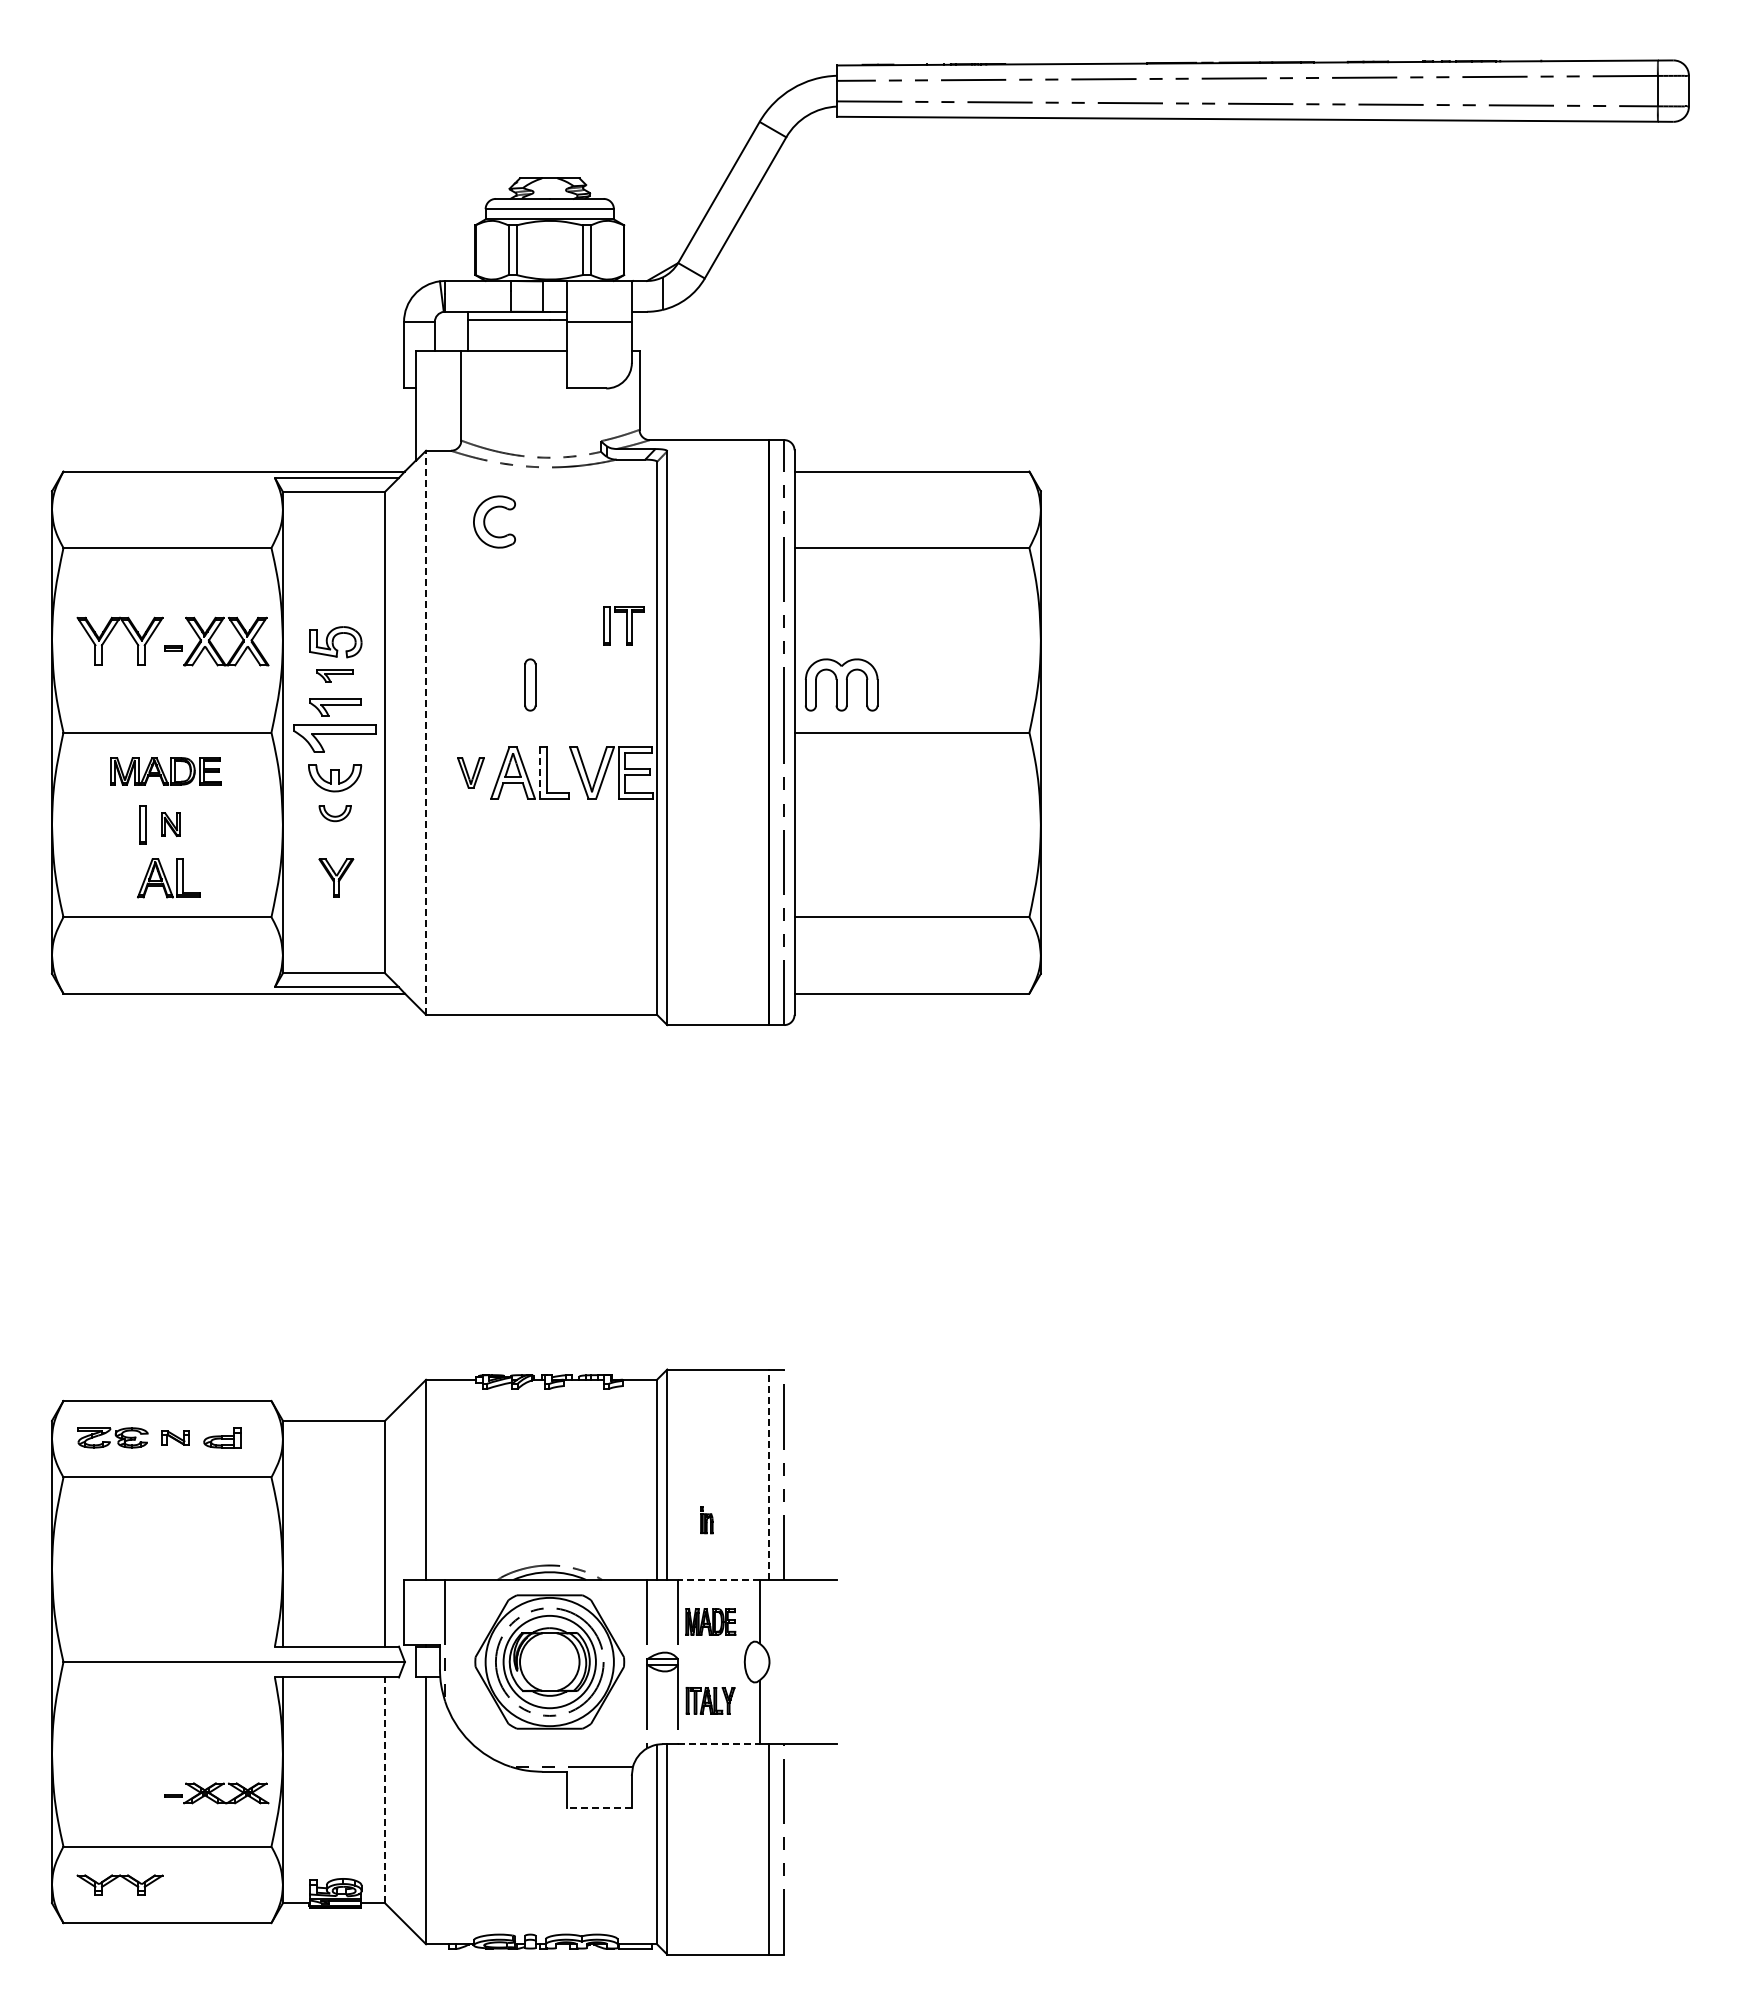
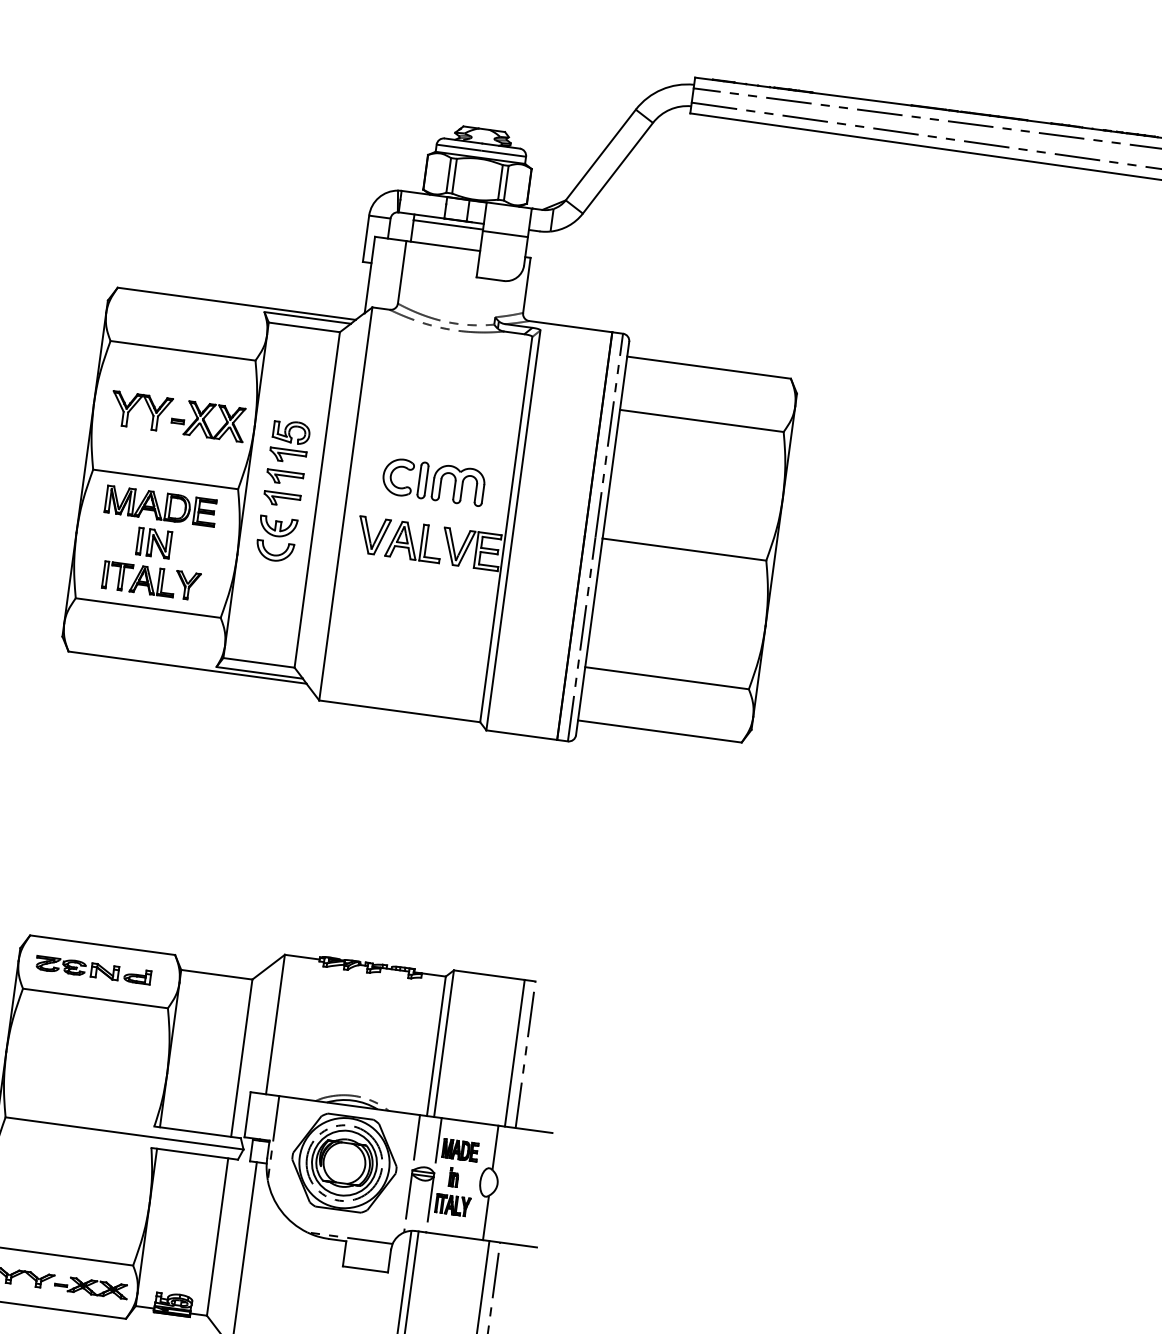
part: (485, 521) -> (391, 475), moved
part: (623, 625) -> (117, 575), moved
part: (335, 676) -> (288, 456), size x1.43
part: (841, 684) -> (458, 484), moved
line: (426, 732) -> (346, 503), dashed -> solid
part: (335, 738) -> (282, 499), size x0.62
part: (165, 771) -> (160, 506), size x1.43
part: (470, 772) -> (373, 535), size x1.67
line: (540, 772) -> (421, 542), dashed -> solid
part: (335, 813) -> (275, 551), size x1.67
part: (170, 824) -> (159, 543), size x1.67
part: (336, 877) -> (187, 585), moved
part: (175, 1437) -> (104, 971), size x1.43
line: (768, 1474) -> (514, 1053), dashed -> solid
part: (706, 1520) -> (453, 1177), moved
line: (718, 1579) -> (469, 1121), dashed -> solid
line: (718, 1744) -> (454, 1236), dashed -> solid
line: (385, 1790) -> (217, 1237), dashed -> solid
part: (216, 1793) -> (91, 1287), moved
line: (599, 1807) -> (365, 1269), dashed -> solid

